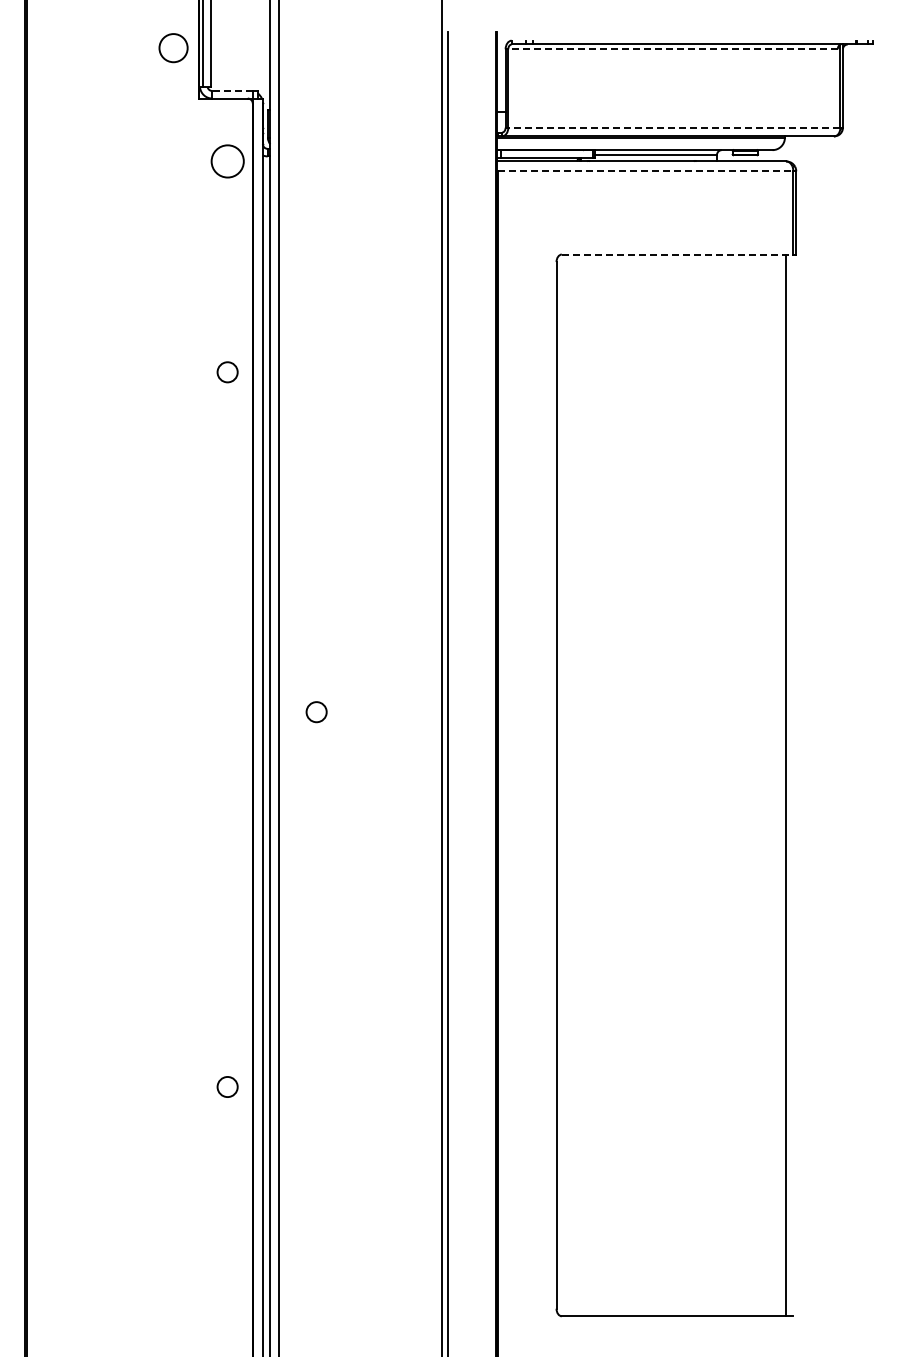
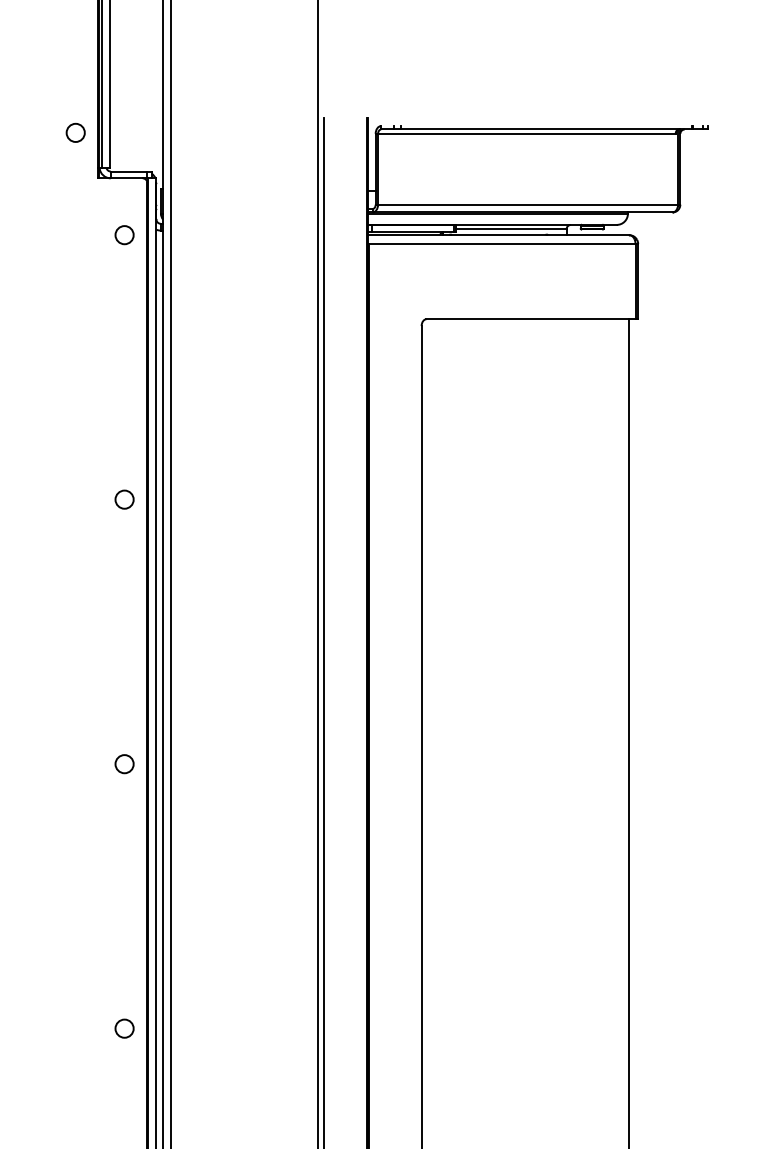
circle: (173, 48) -> (75, 133), size x0.71
line: (673, 49) -> (527, 134), dashed -> solid
line: (232, 91) -> (128, 171), dashed -> solid
line: (673, 127) -> (527, 204), dashed -> solid
circle: (227, 161) -> (124, 235), size x0.62
line: (645, 171) -> (502, 244), dashed -> solid
line: (677, 254) -> (530, 319), dashed -> solid
circle: (227, 372) -> (124, 499), moved
circle: (316, 712) -> (124, 764), moved
circle: (227, 1086) -> (124, 1028), moved

